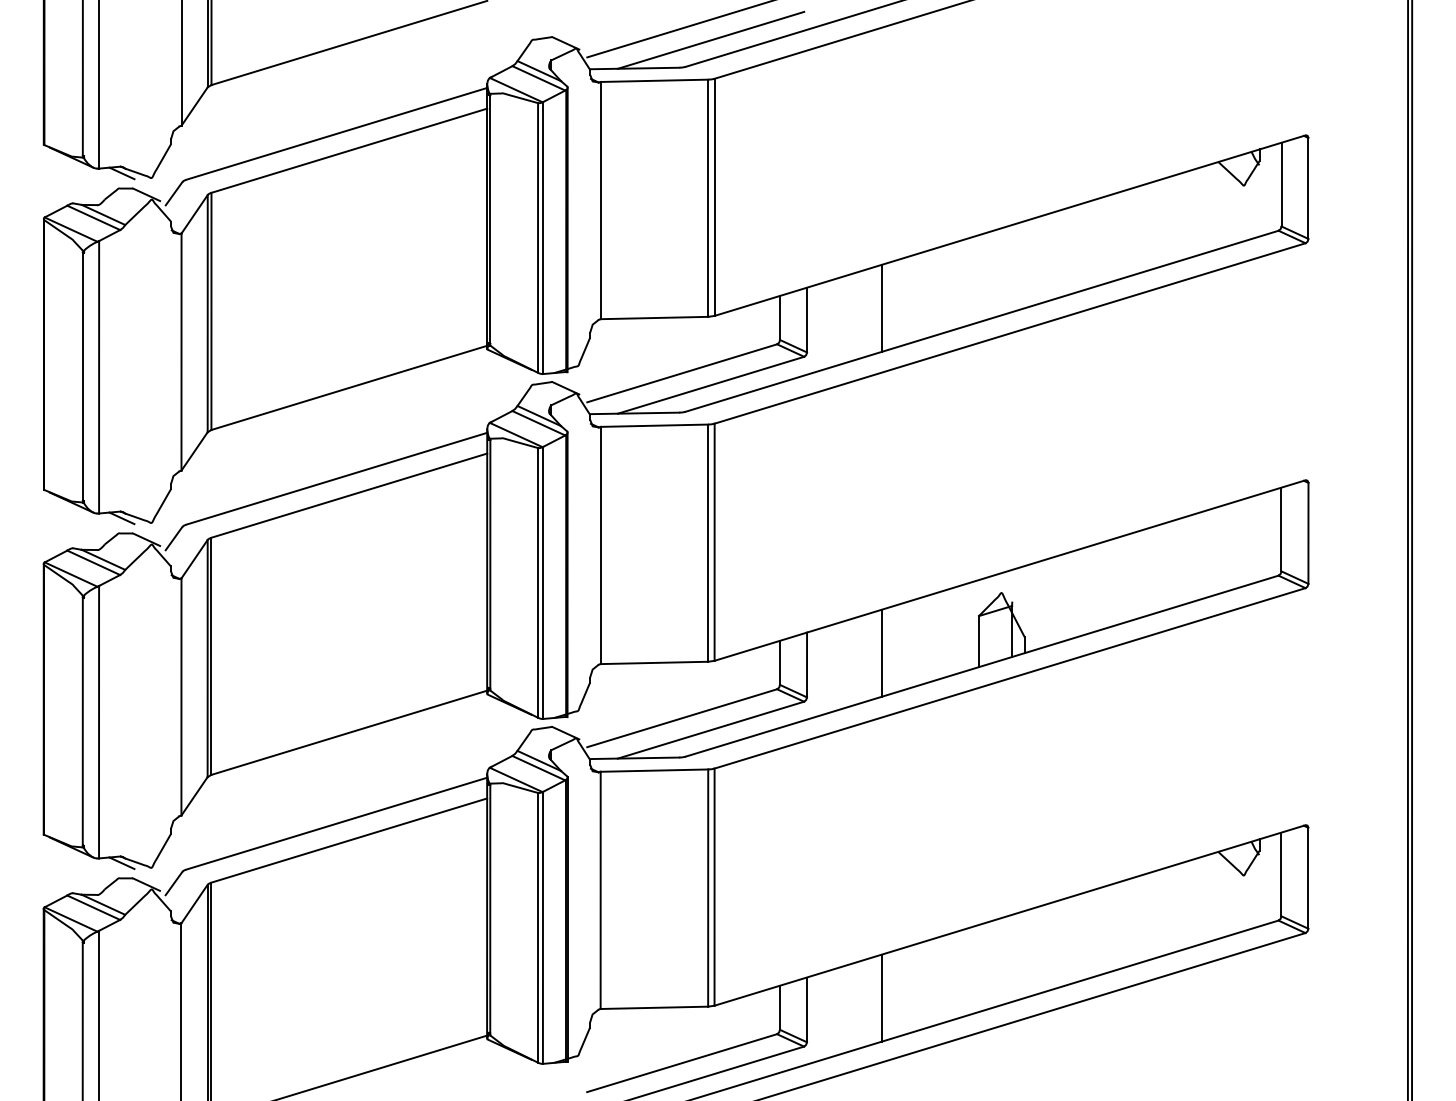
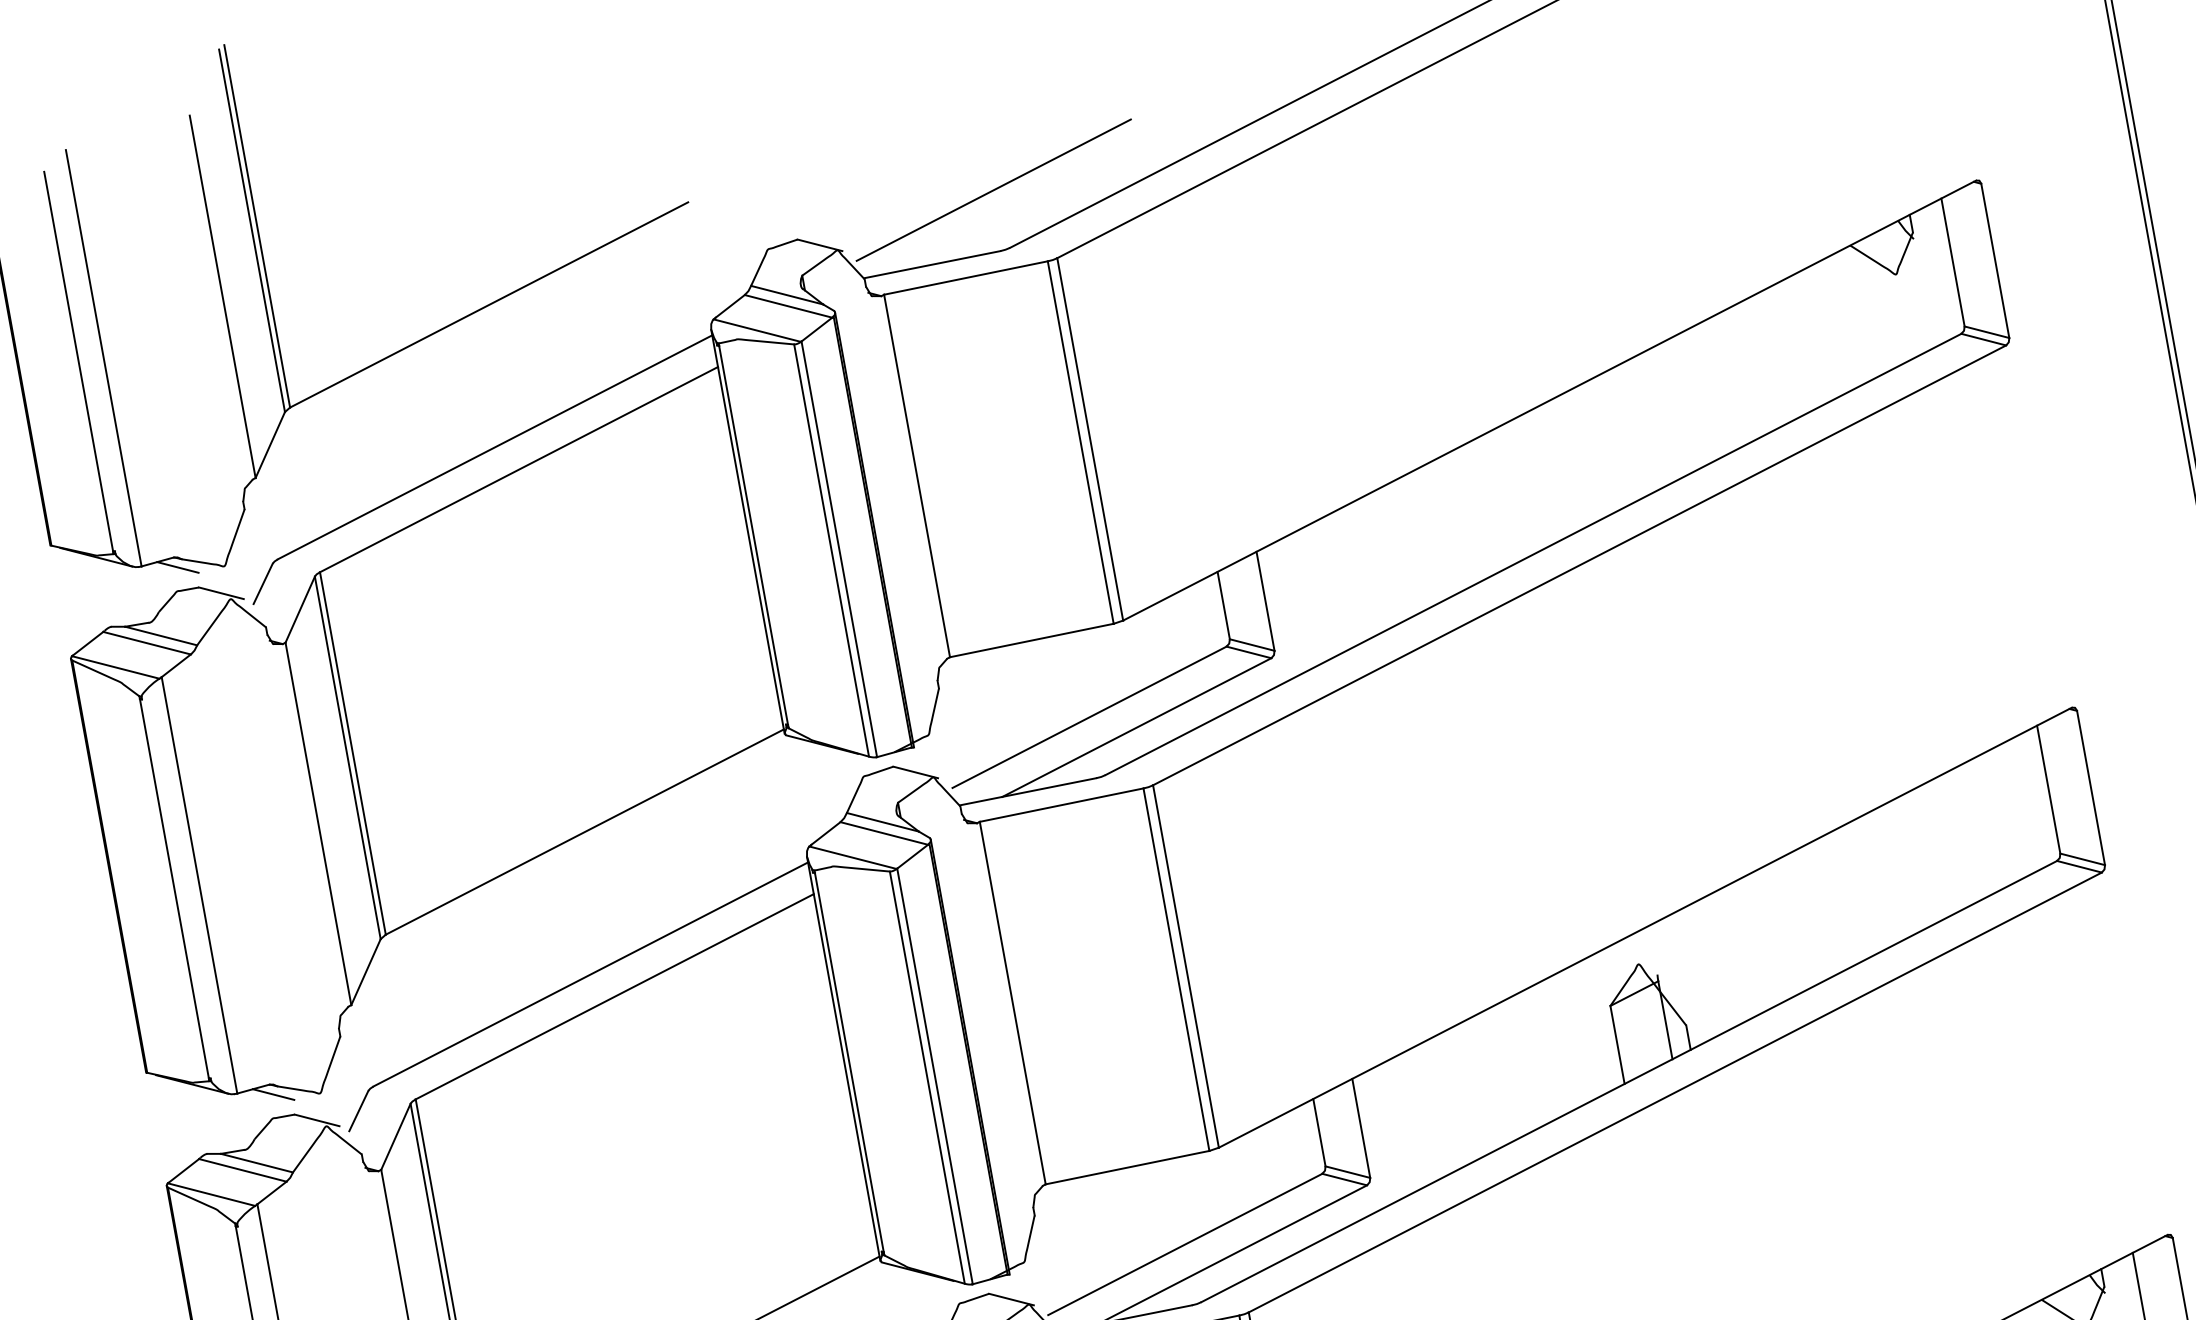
line: (710, 39) -> (1040, 199), removed
line: (882, 307) -> (1377, 561), removed
line: (882, 652) -> (1473, 1088), removed

